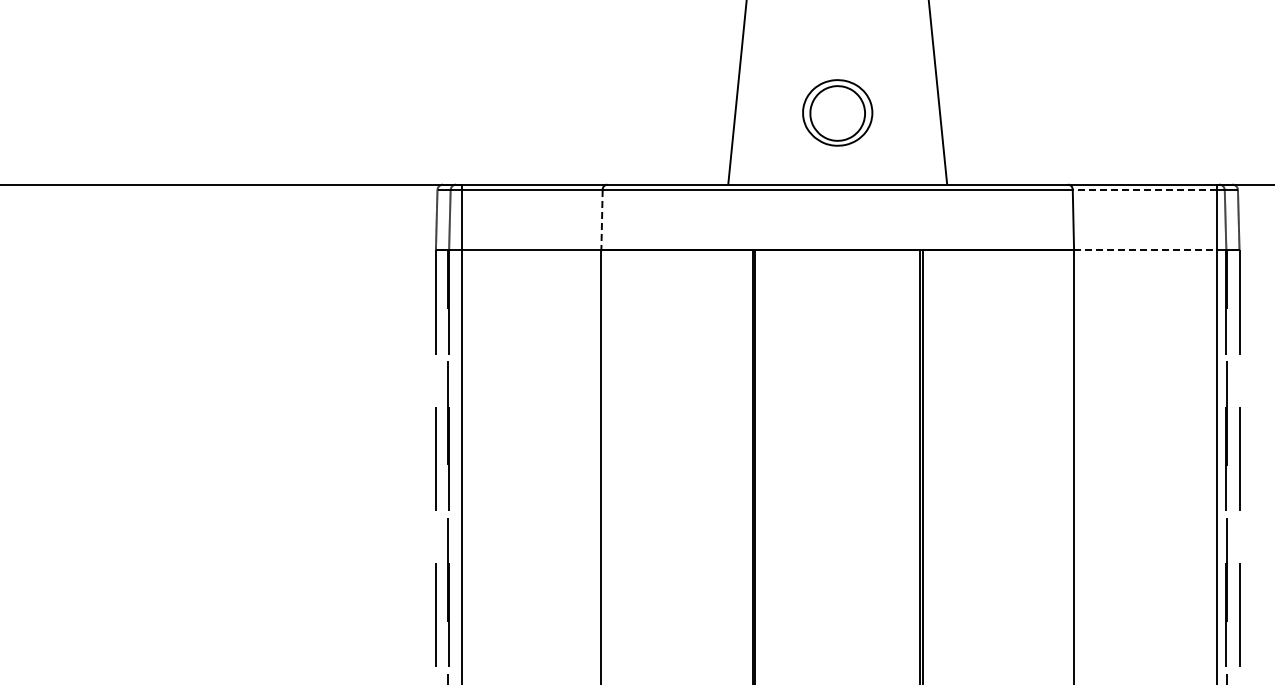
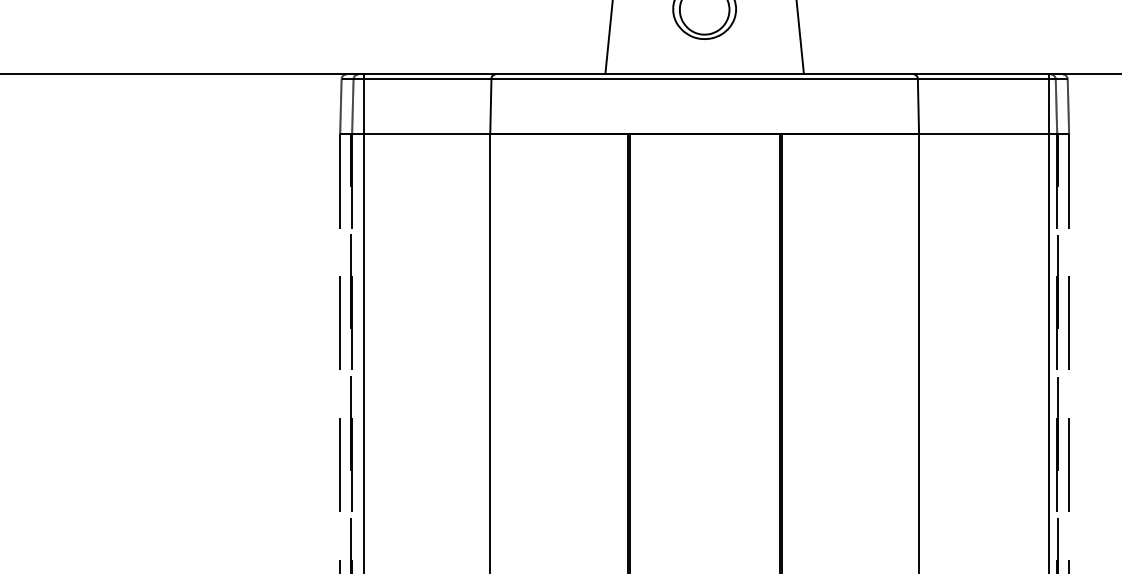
line: (1144, 189) -> (982, 78), dashed -> solid
line: (602, 220) -> (491, 106), dashed -> solid
line: (1145, 250) -> (983, 134), dashed -> solid

